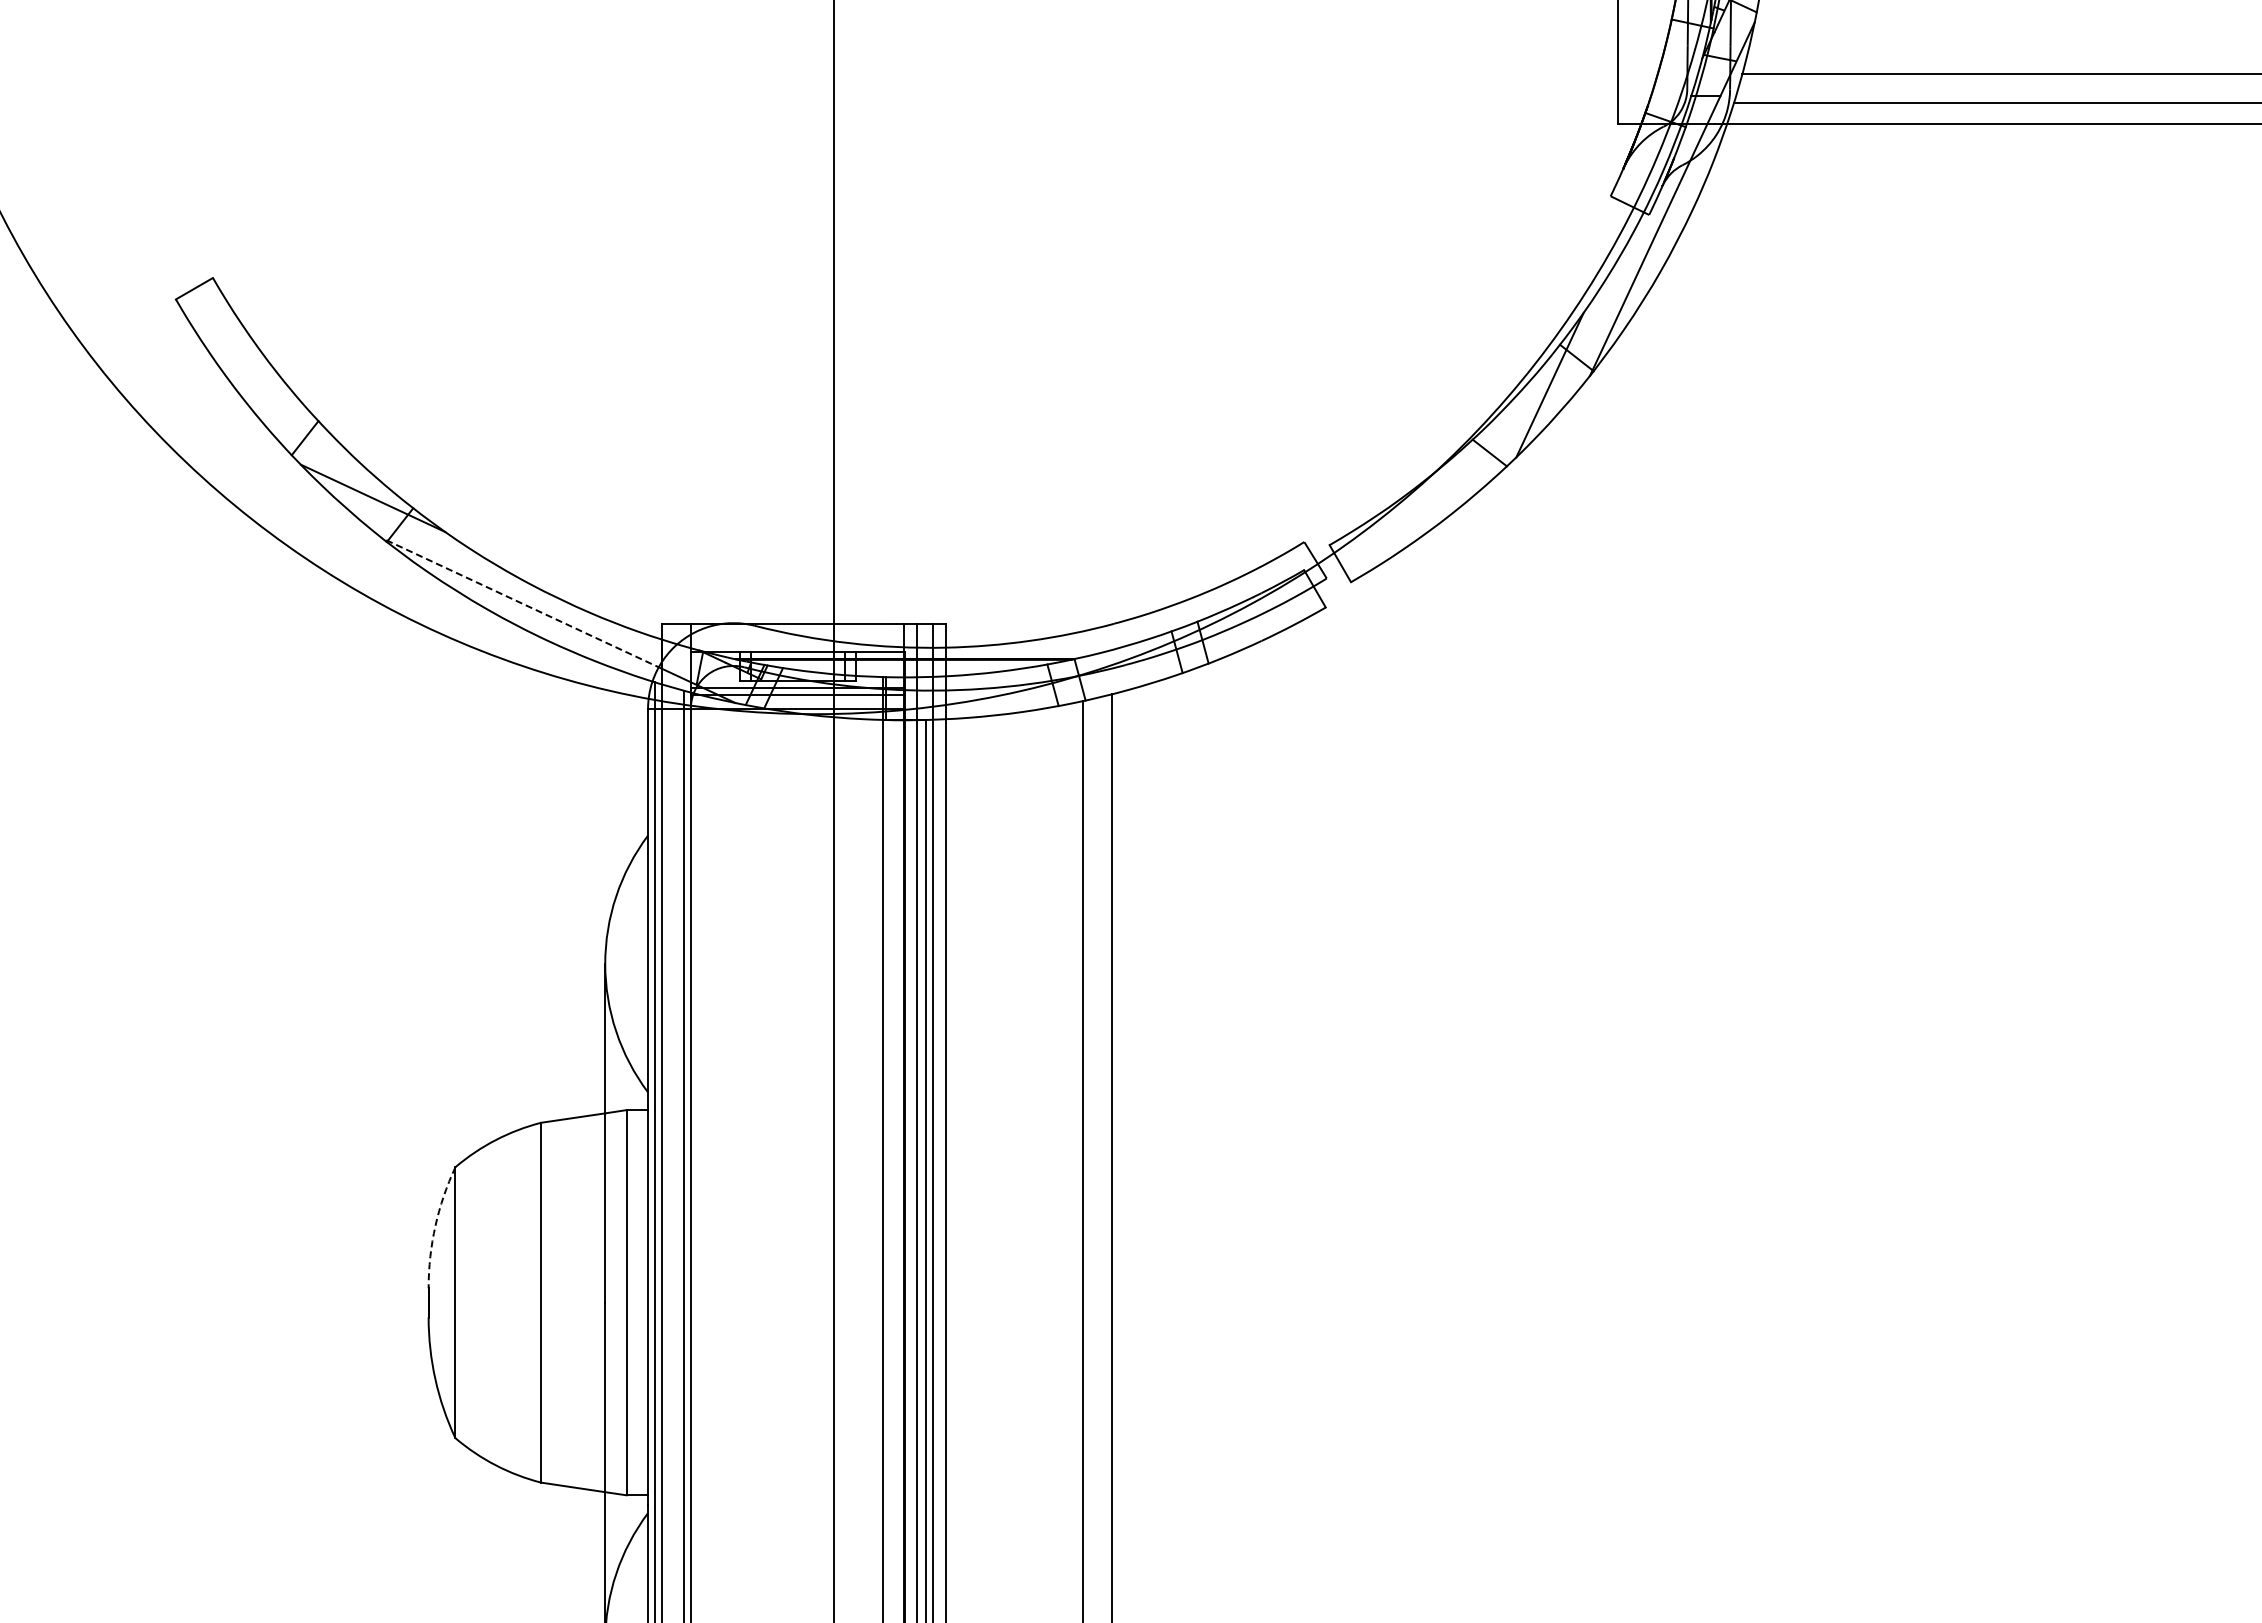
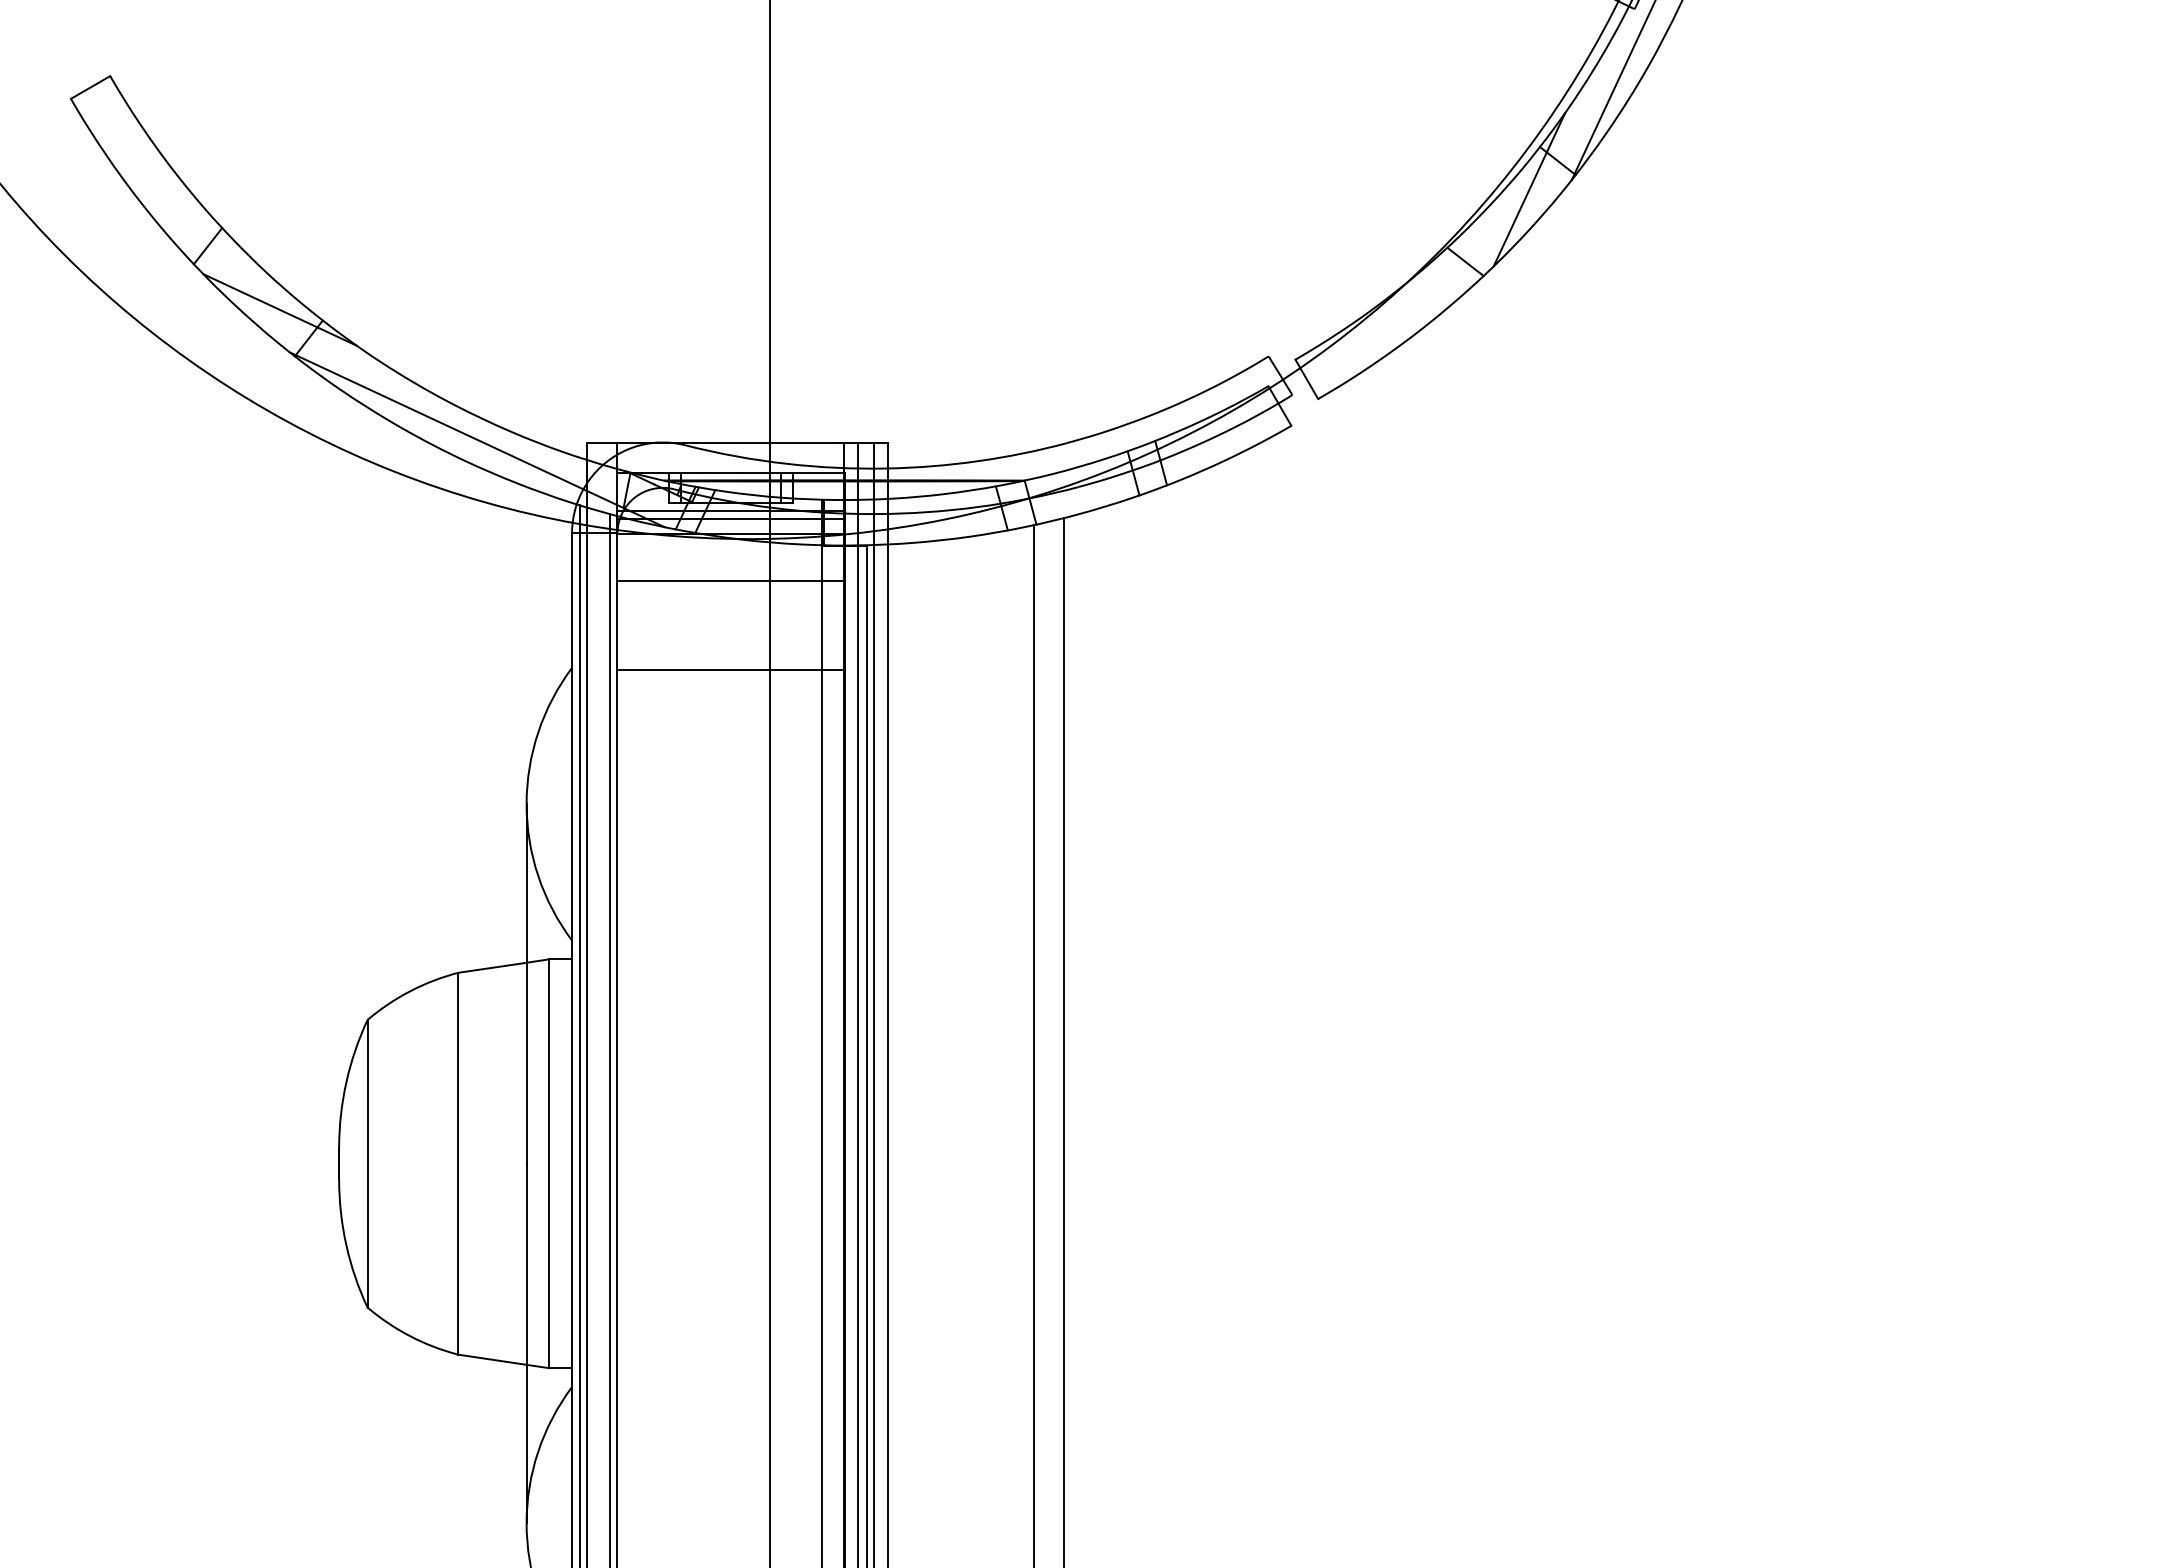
line: (521, 603) -> (437, 421), dashed -> solid
line: (797, 753) -> (730, 580), added
line: (797, 837) -> (730, 669), added
arc: (435, 1226) -> (346, 1082), dashed -> solid

